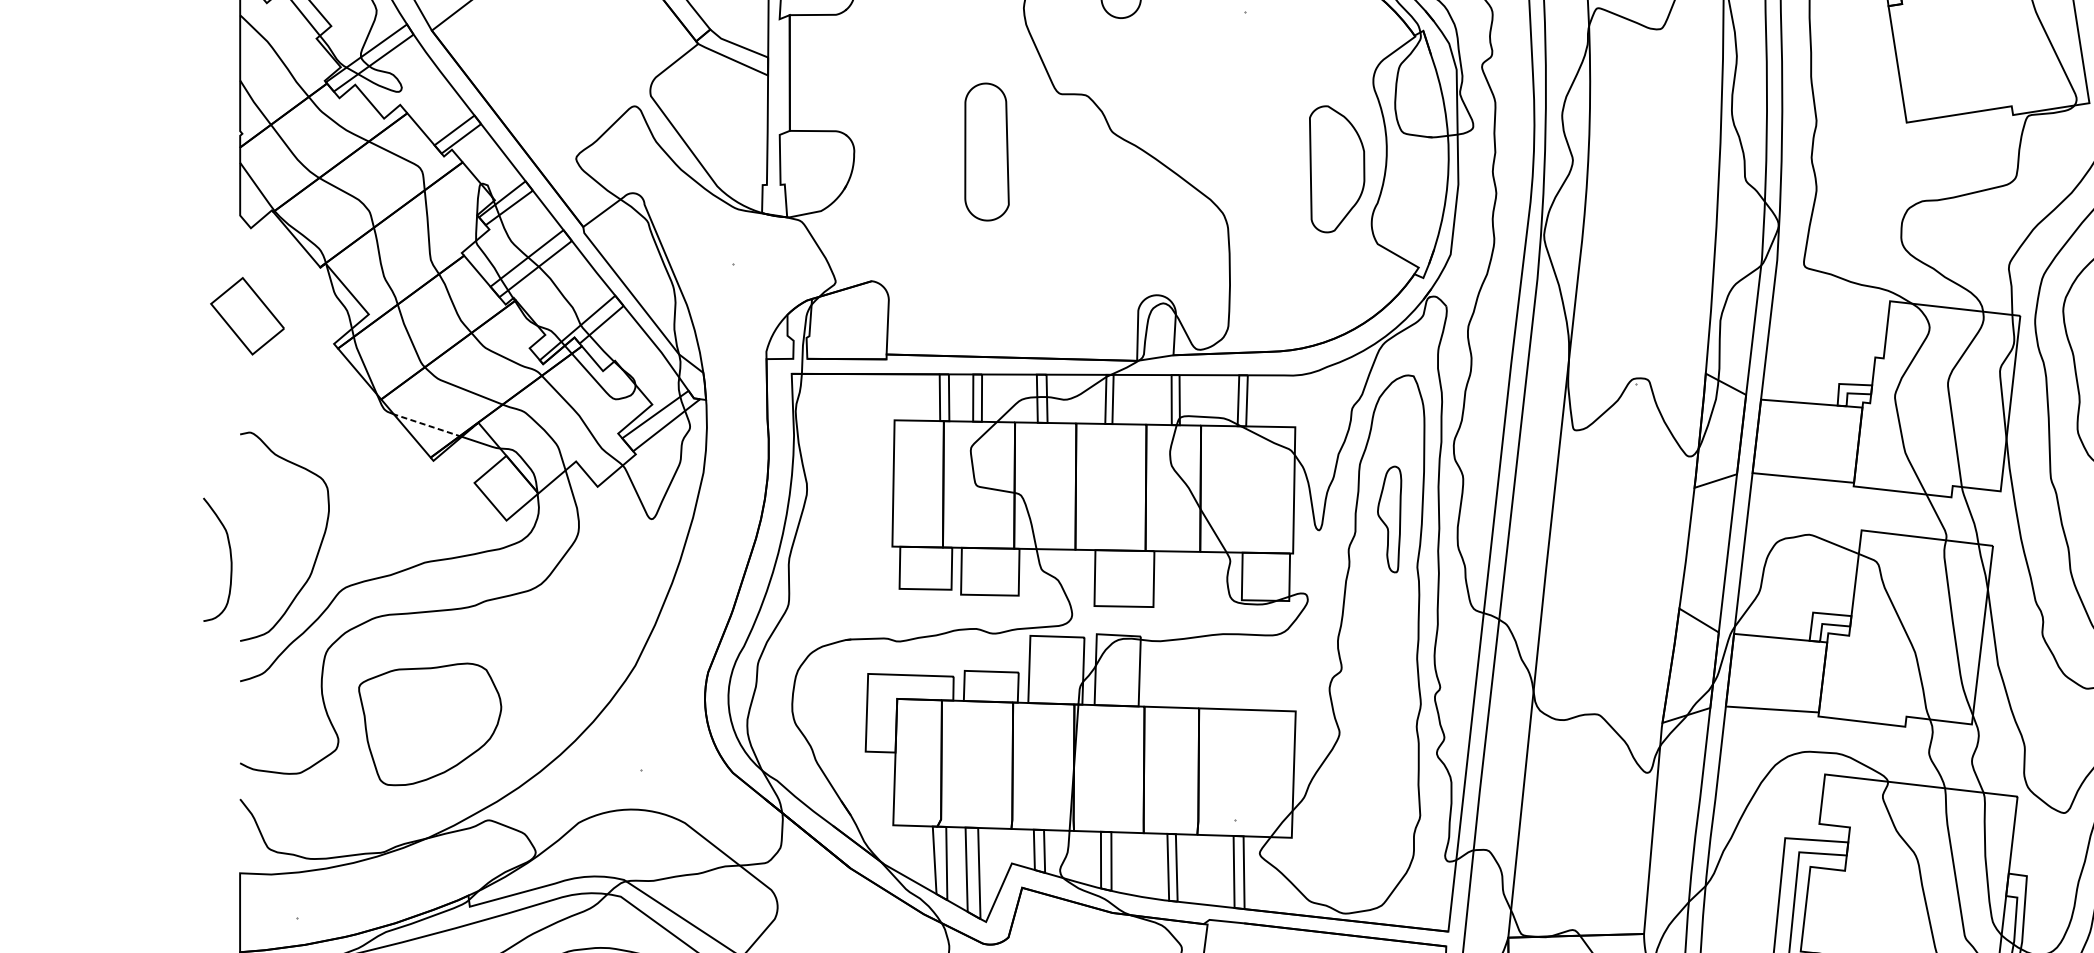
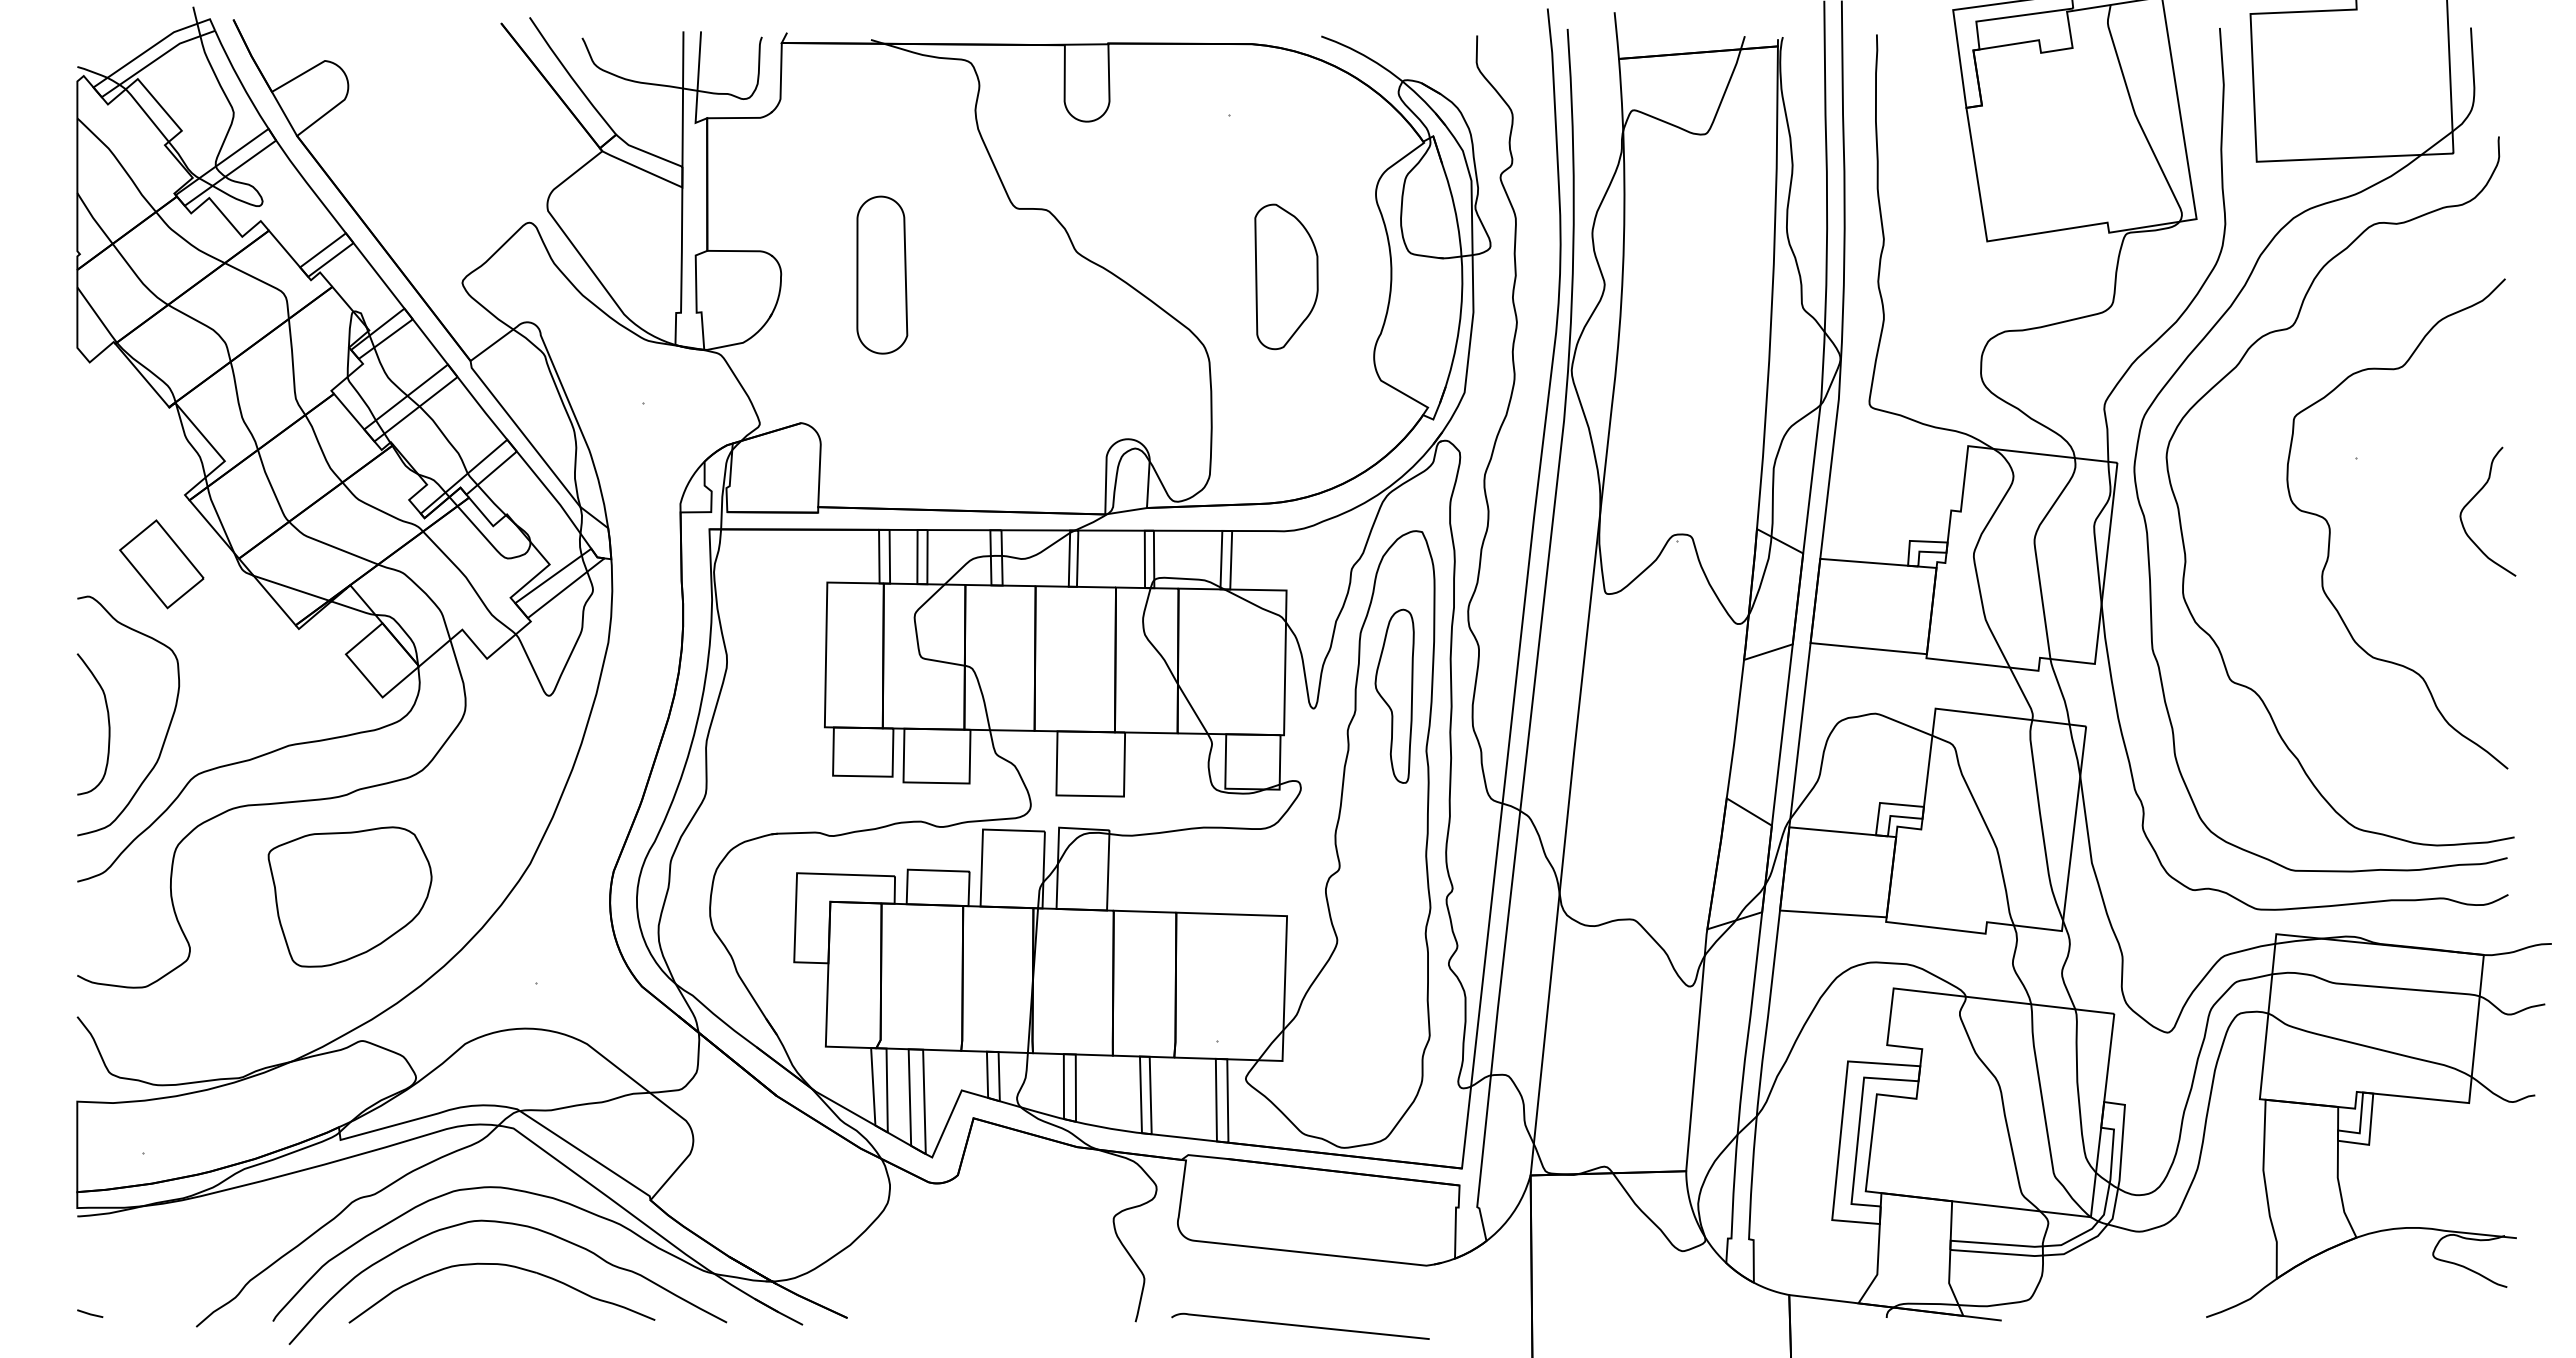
part: (987, 151) -> (882, 274), moved
part: (1337, 168) -> (1286, 276), moved
part: (247, 316) -> (161, 564), moved
line: (427, 425) -> (292, 588), dashed -> solid
part: (1389, 518) -> (1394, 695), size x1.43
curve: (230, 559) -> (108, 724), moved
part: (429, 723) -> (349, 896), moved

